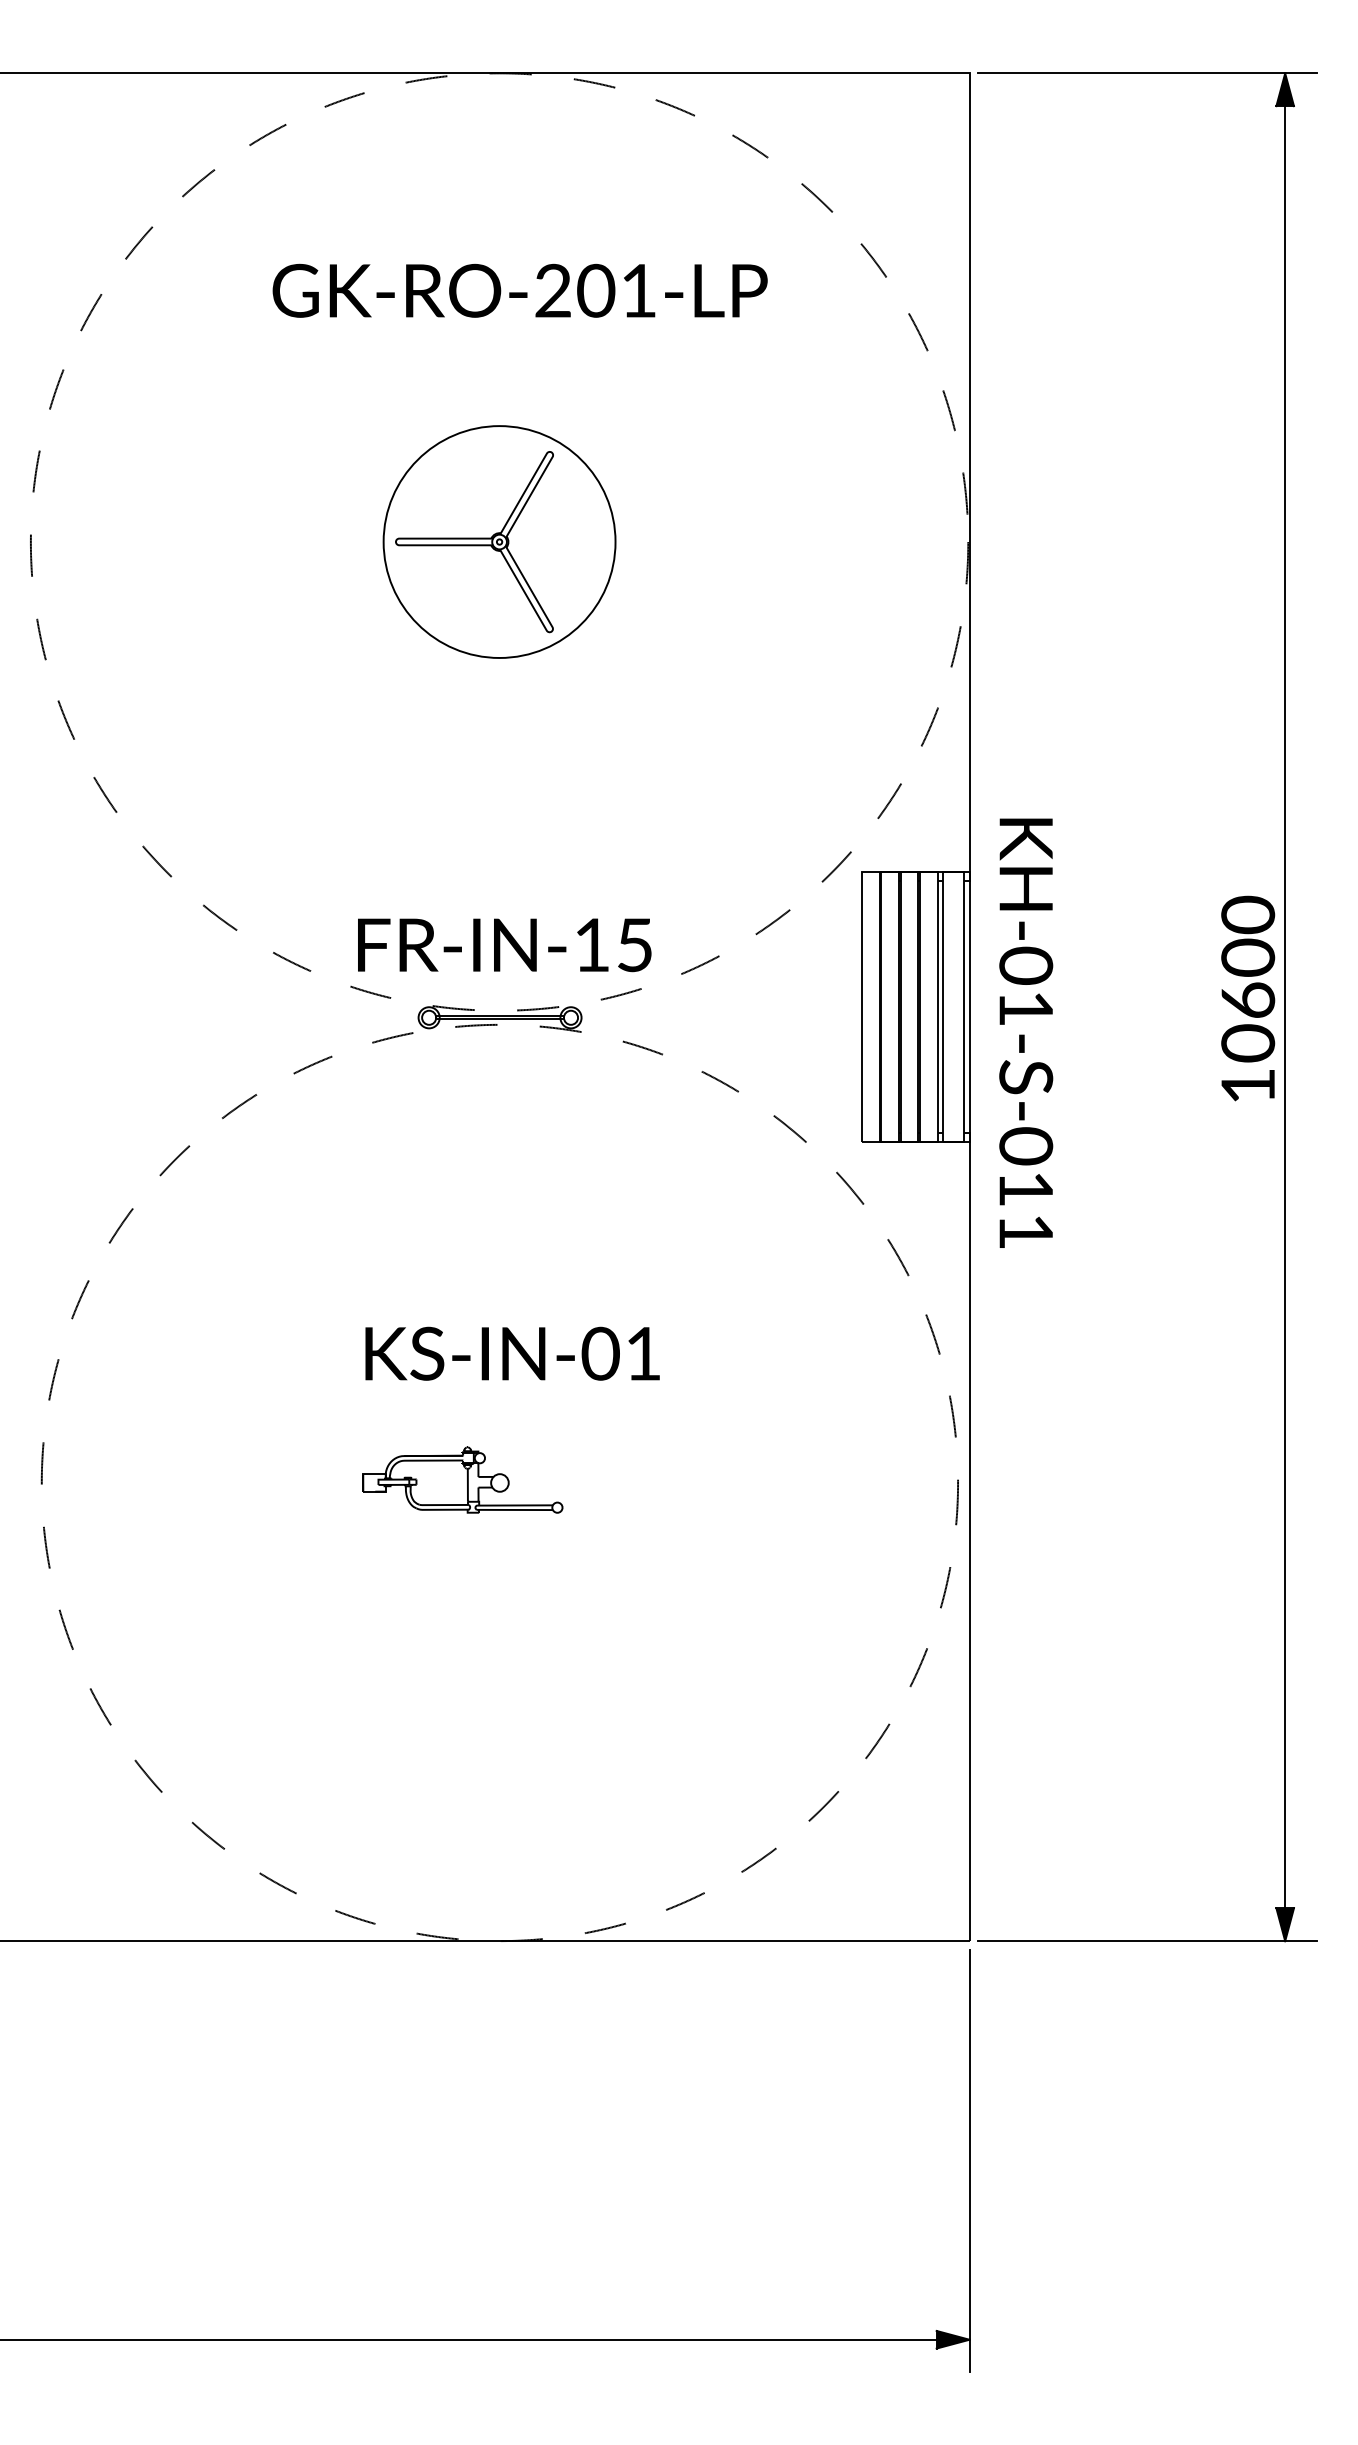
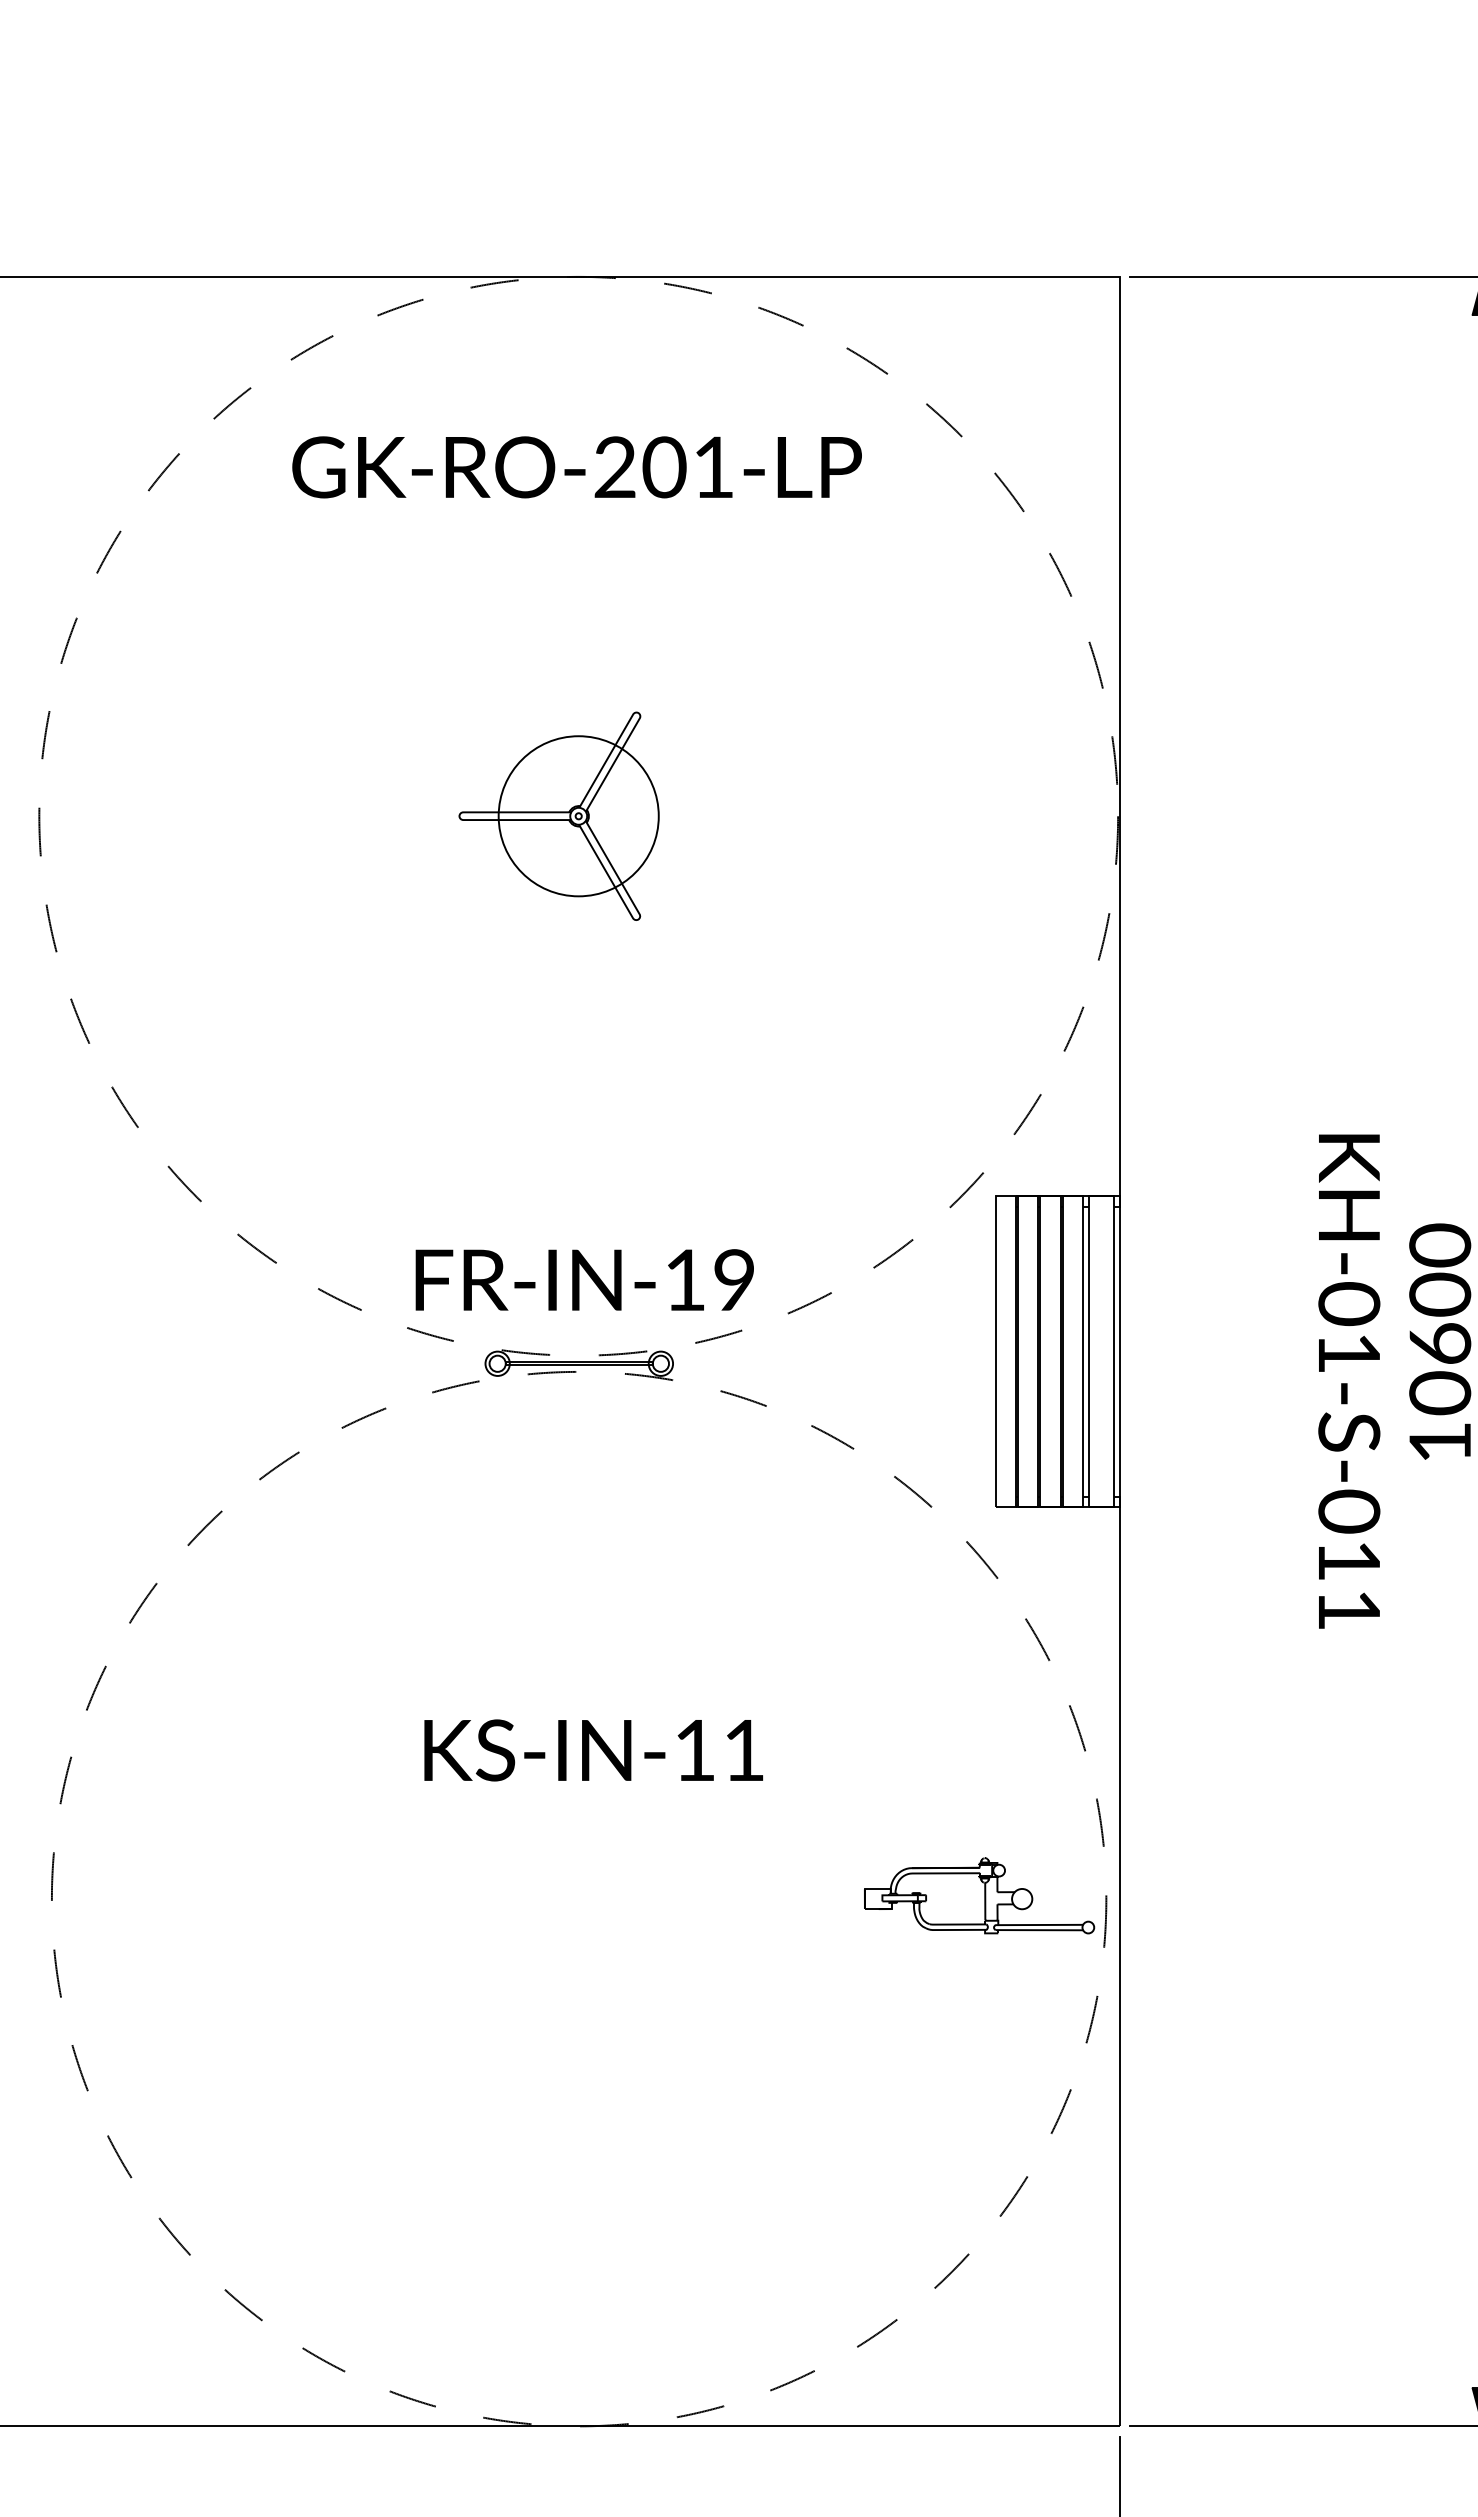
text: (519, 290) -> (576, 466), moved
circle: (499, 541) -> (578, 815), size x0.6
text: (634, 945) -> (733, 1280), FR-IN-15 -> FR-IN-19
text: (1026, 1032) -> (1349, 1380), moved
text: (600, 1353) -> (694, 1750), KS-IN-01 -> KS-IN-11
part: (462, 1479) -> (979, 1895), moved

